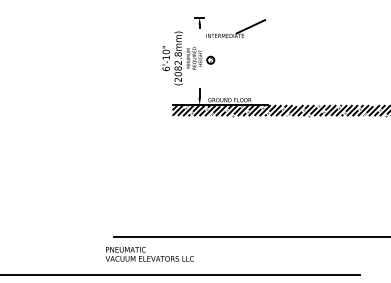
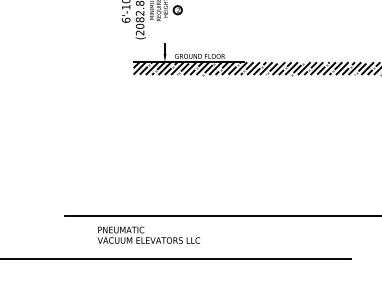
text: (149, 254) -> (148, 235), moved

